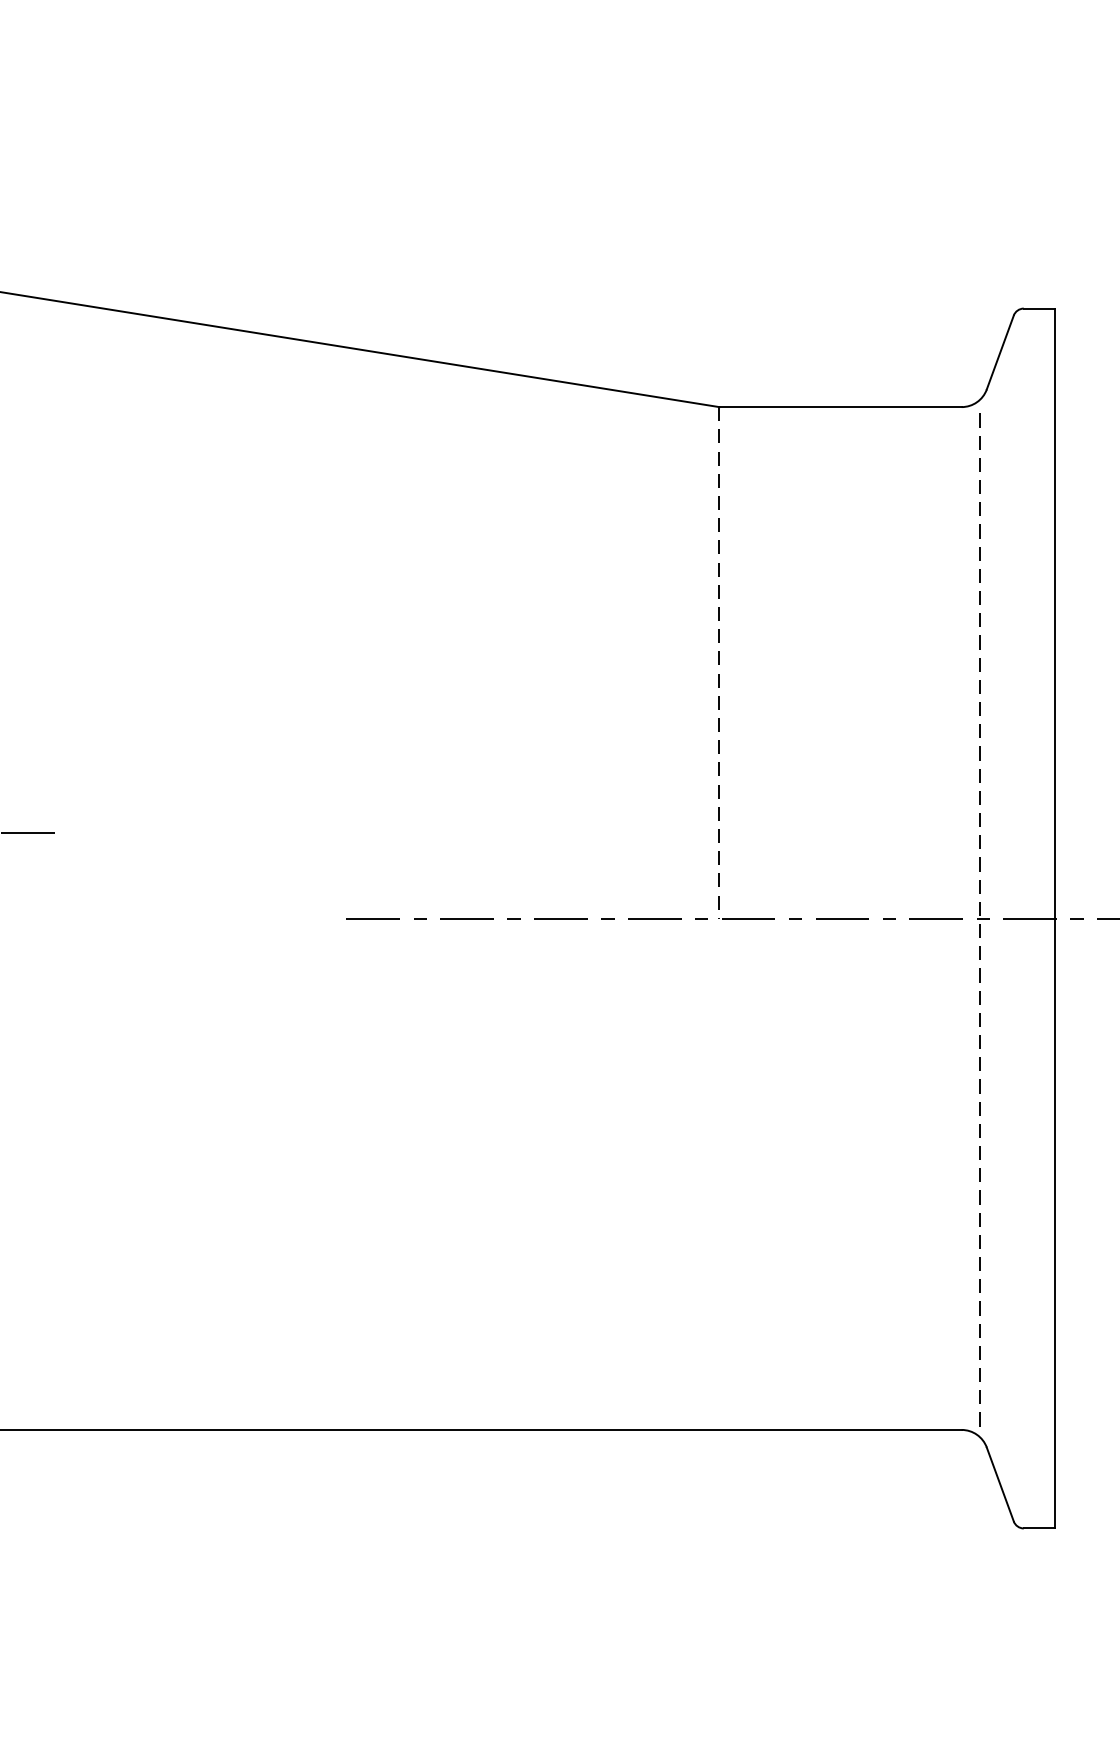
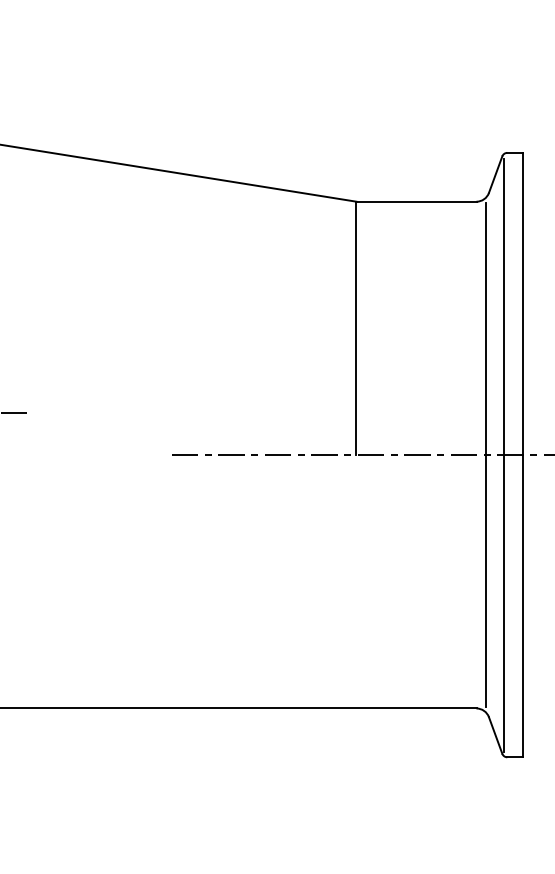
line: (719, 663) -> (356, 328), dashed -> solid
line: (1016, 917) -> (503, 454), added
line: (979, 919) -> (485, 455), dashed -> solid

